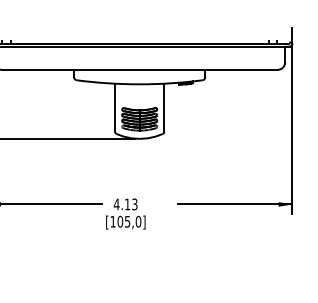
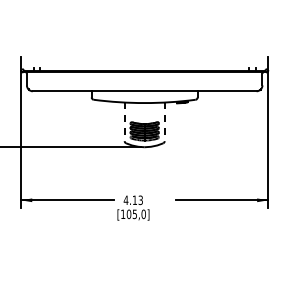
line: (114, 108) -> (124, 122), solid -> dashed
line: (164, 108) -> (164, 122), solid -> dashed

